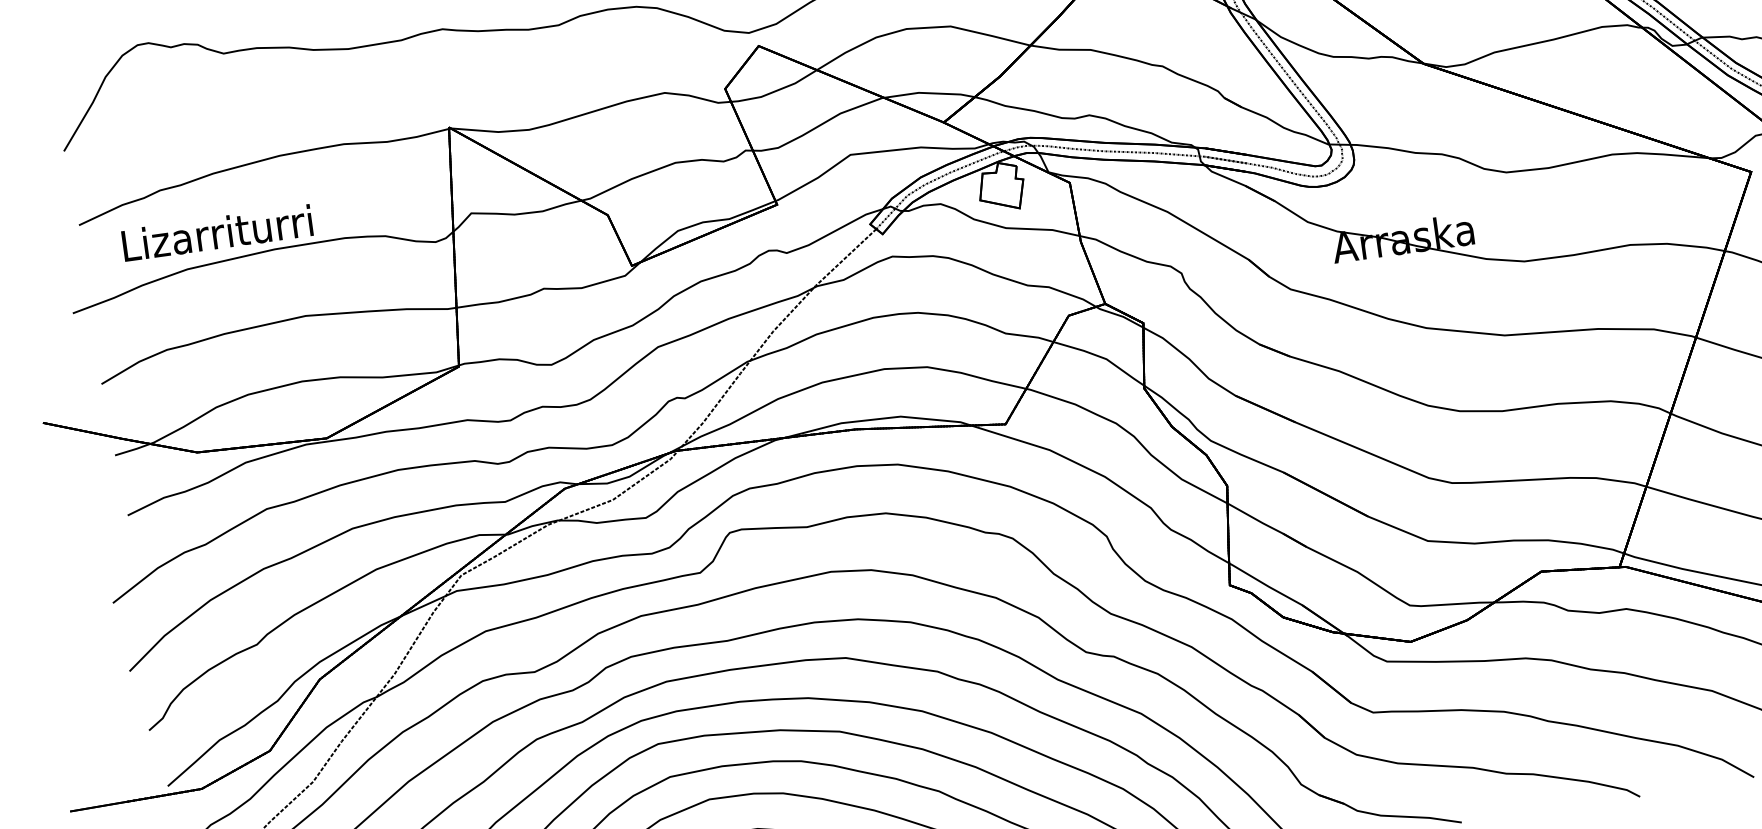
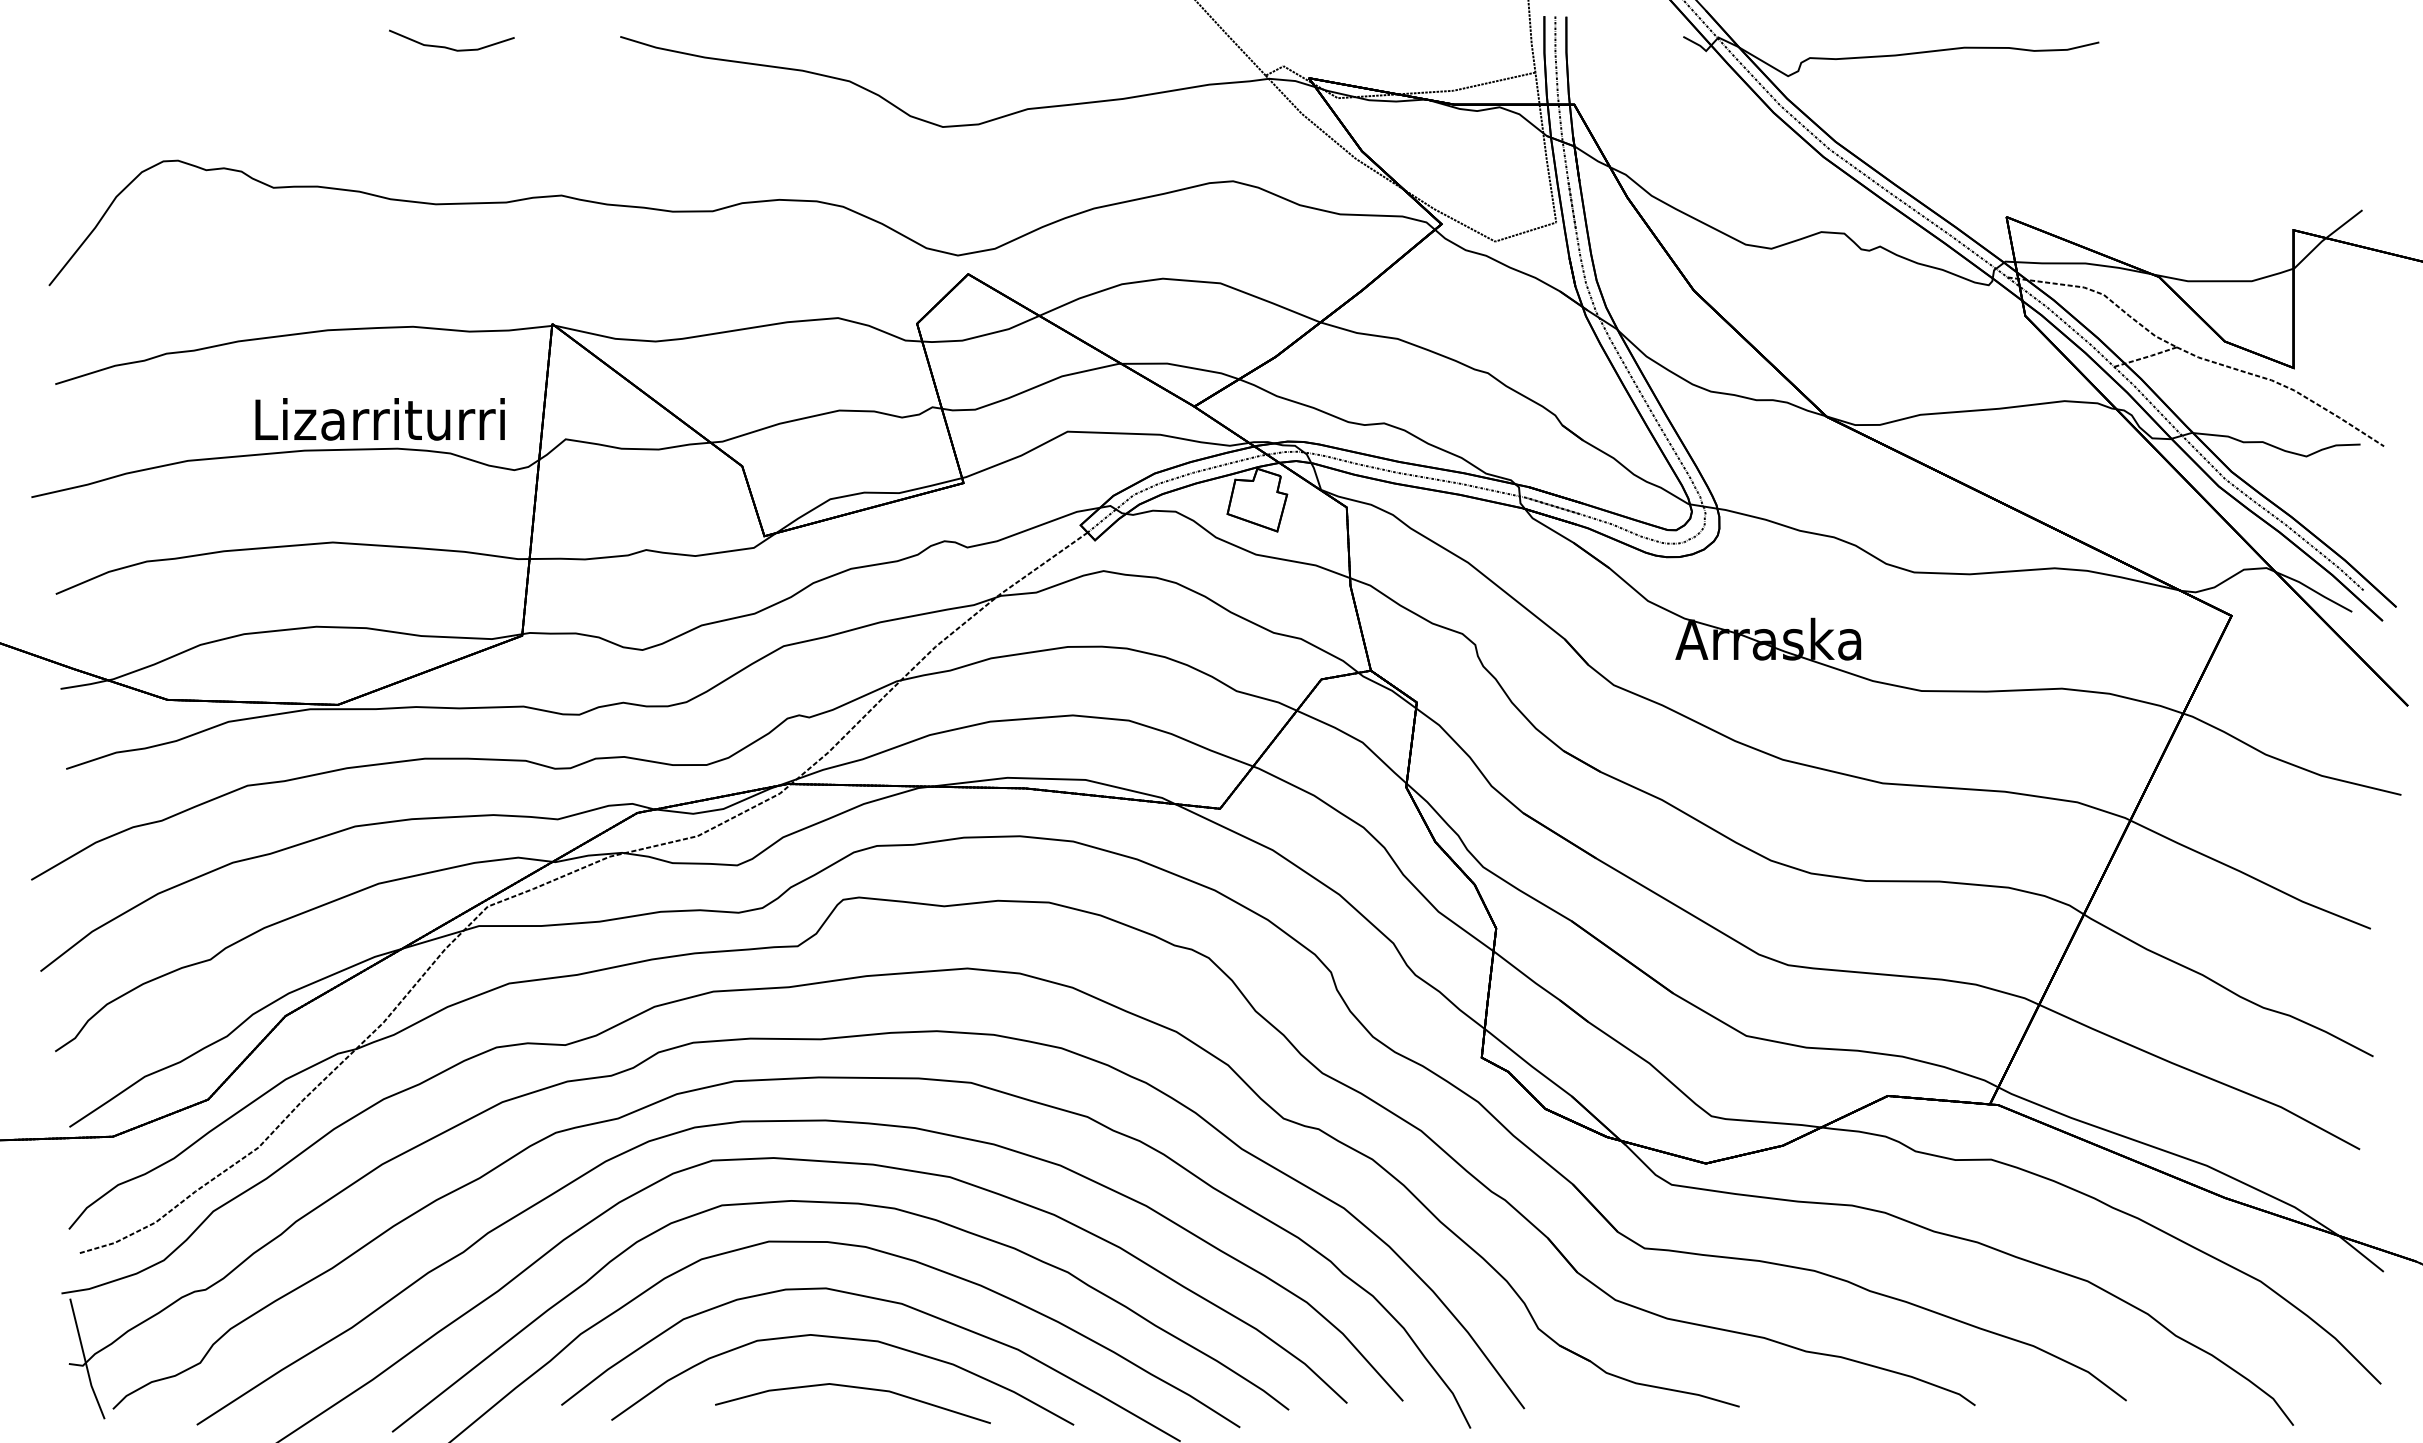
text: (216, 233) -> (379, 419), moved

